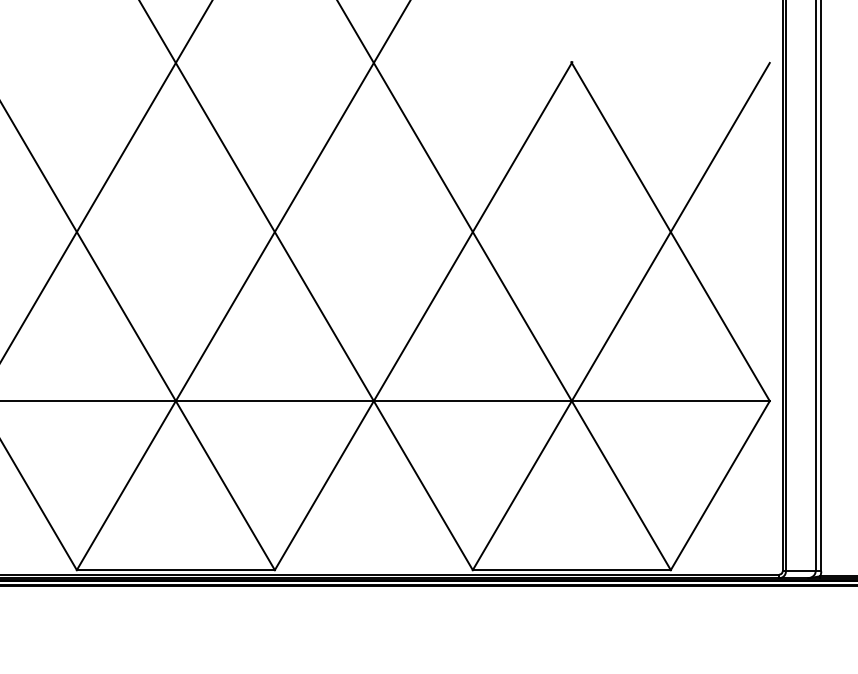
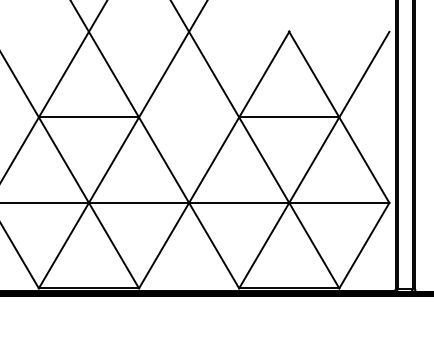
line: (174, 232) -> (88, 117), added
line: (572, 232) -> (289, 117), added

